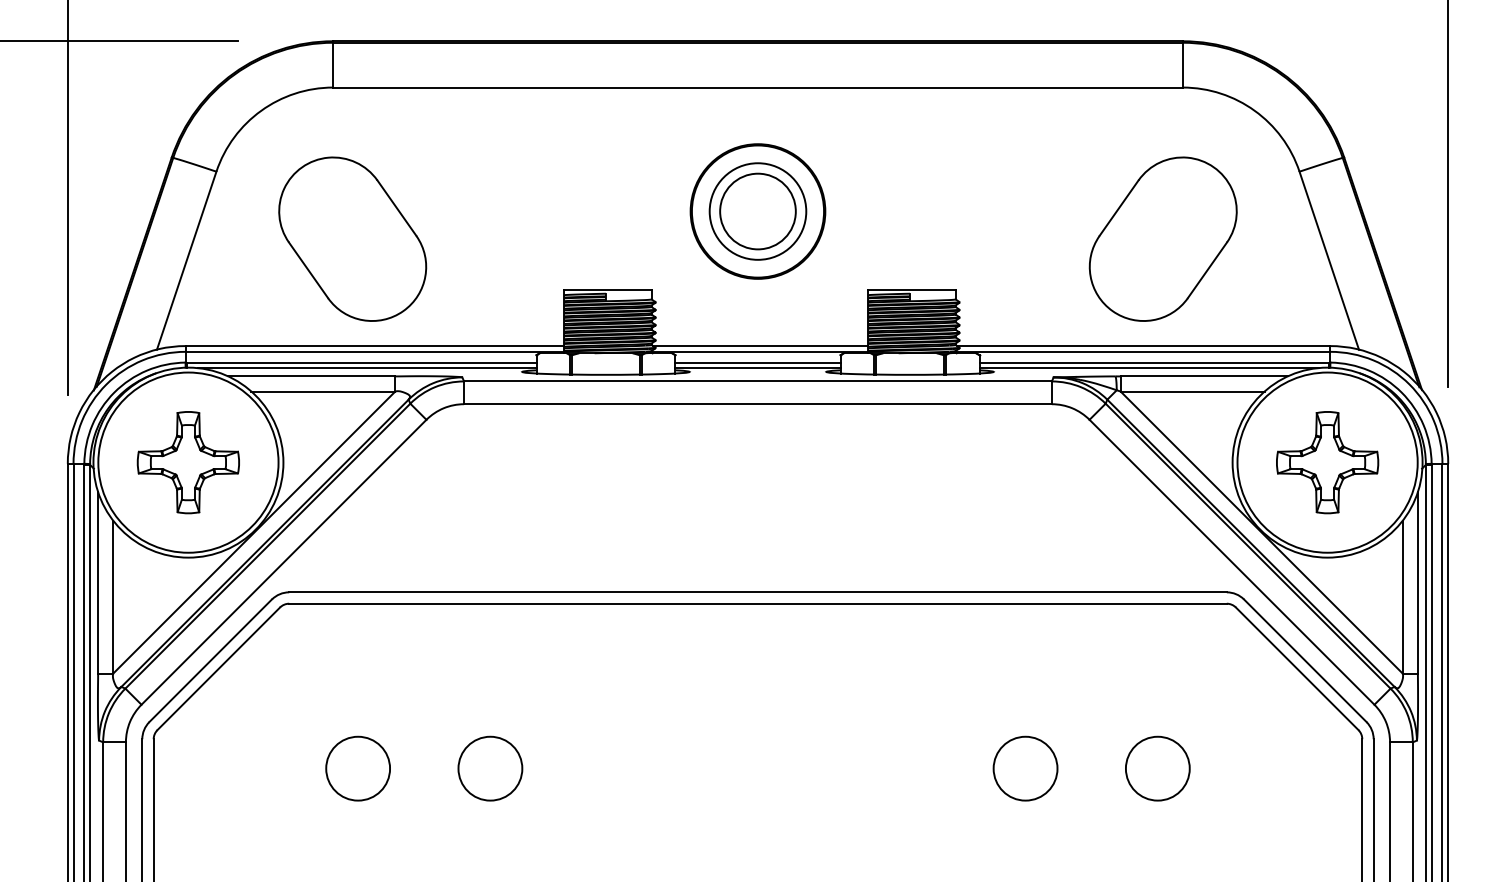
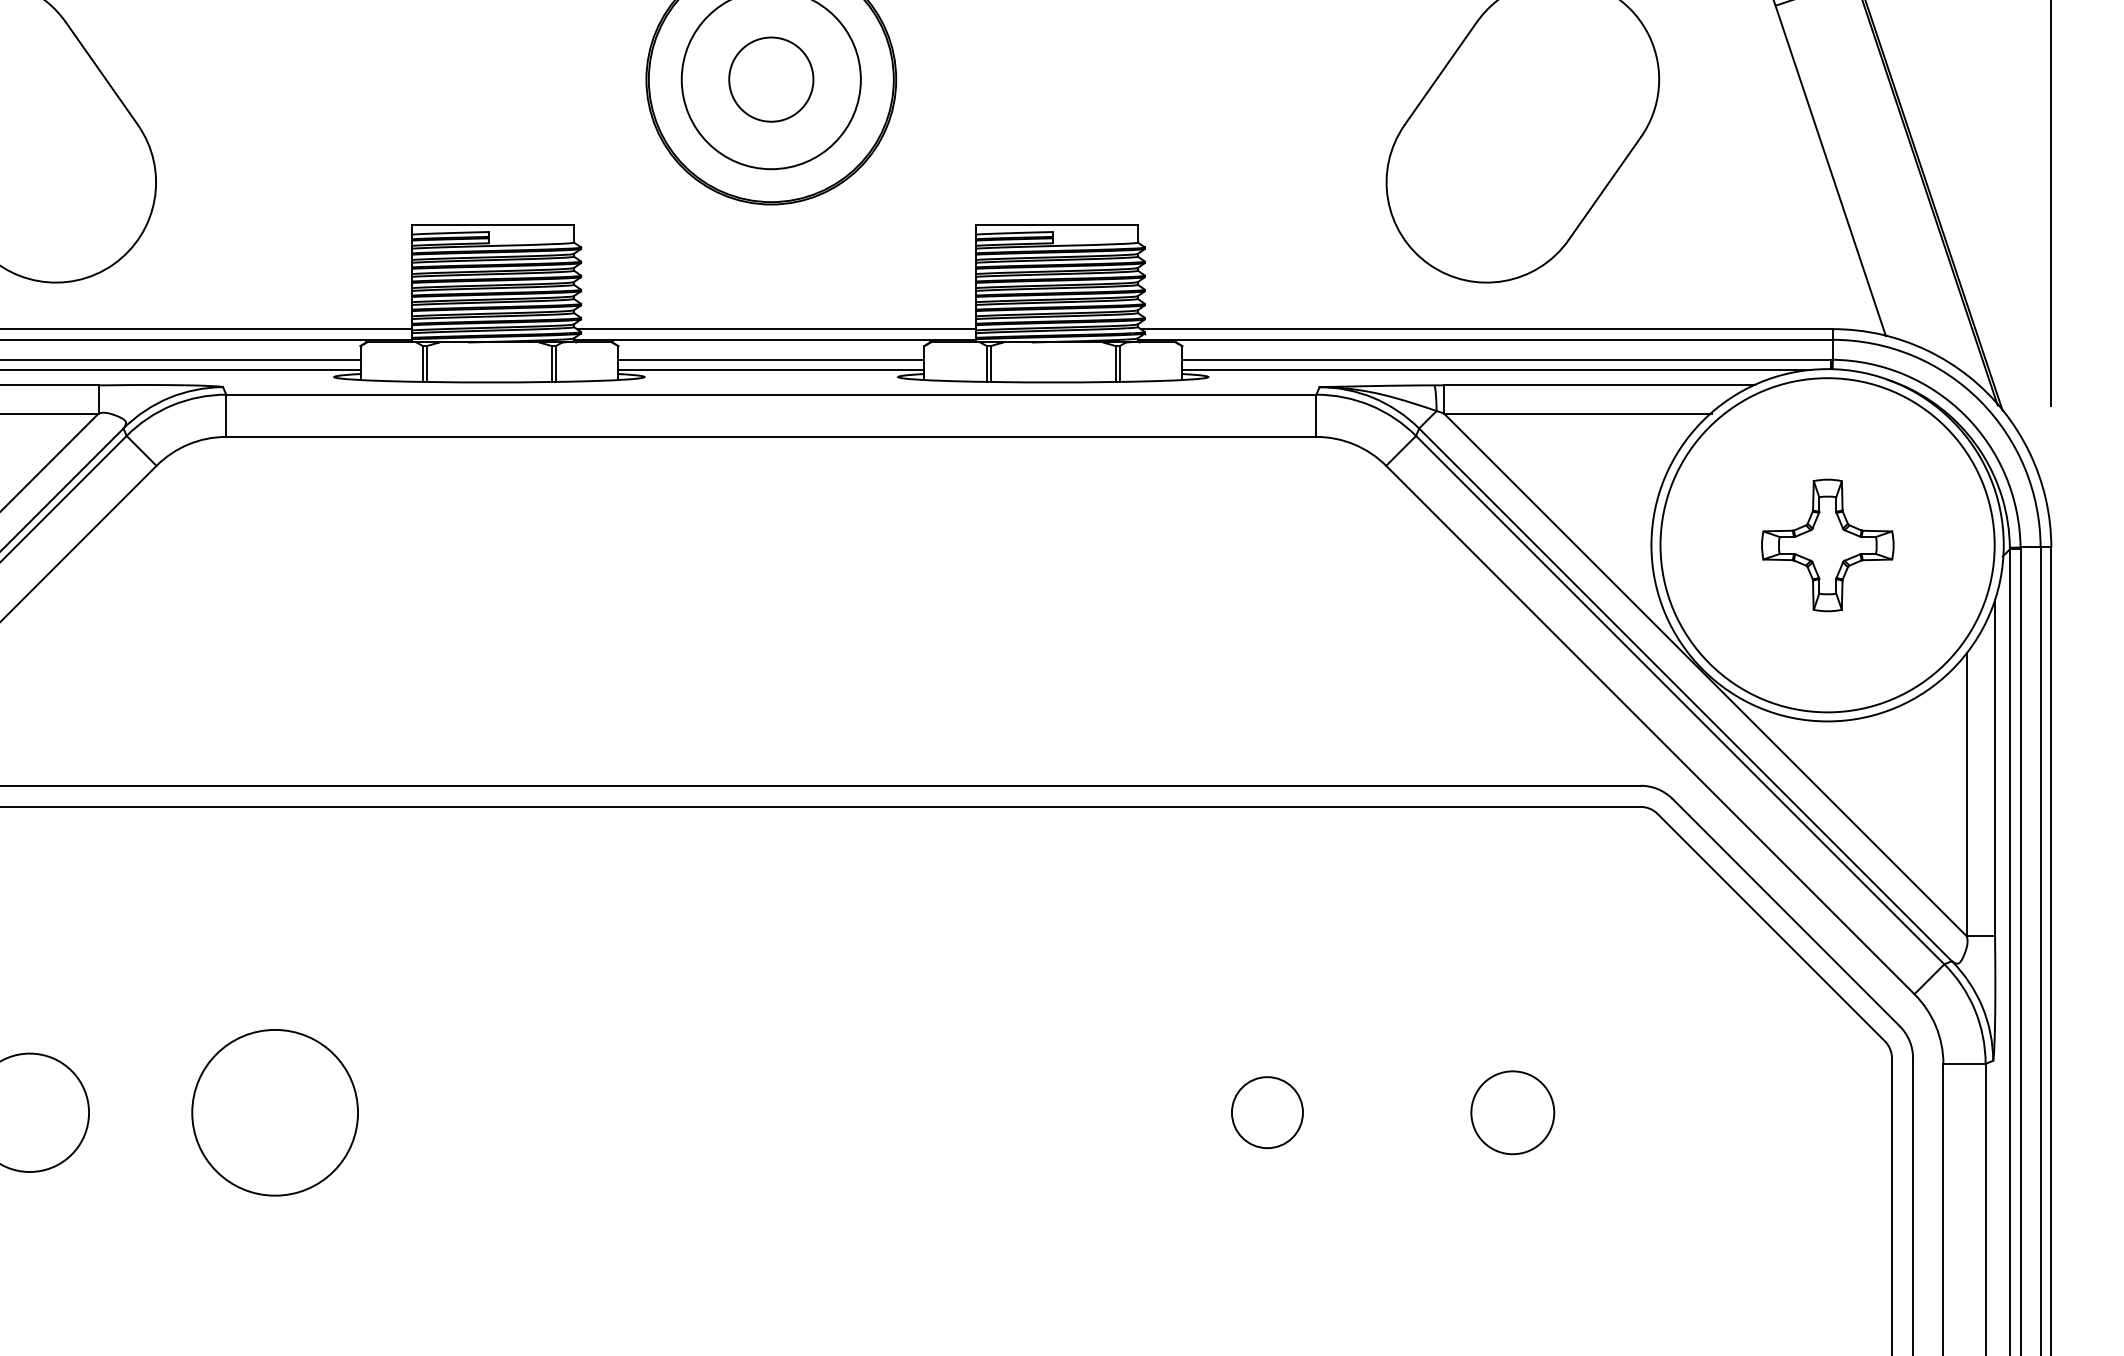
circle: (757, 211) -> (770, 79), size x0.6
part: (1327, 462) -> (1827, 545), size x0.7
circle: (490, 768) -> (275, 1112), size x1.4
circle: (1025, 768) -> (1267, 1112), size x0.6
circle: (1157, 768) -> (1512, 1112), size x0.7

